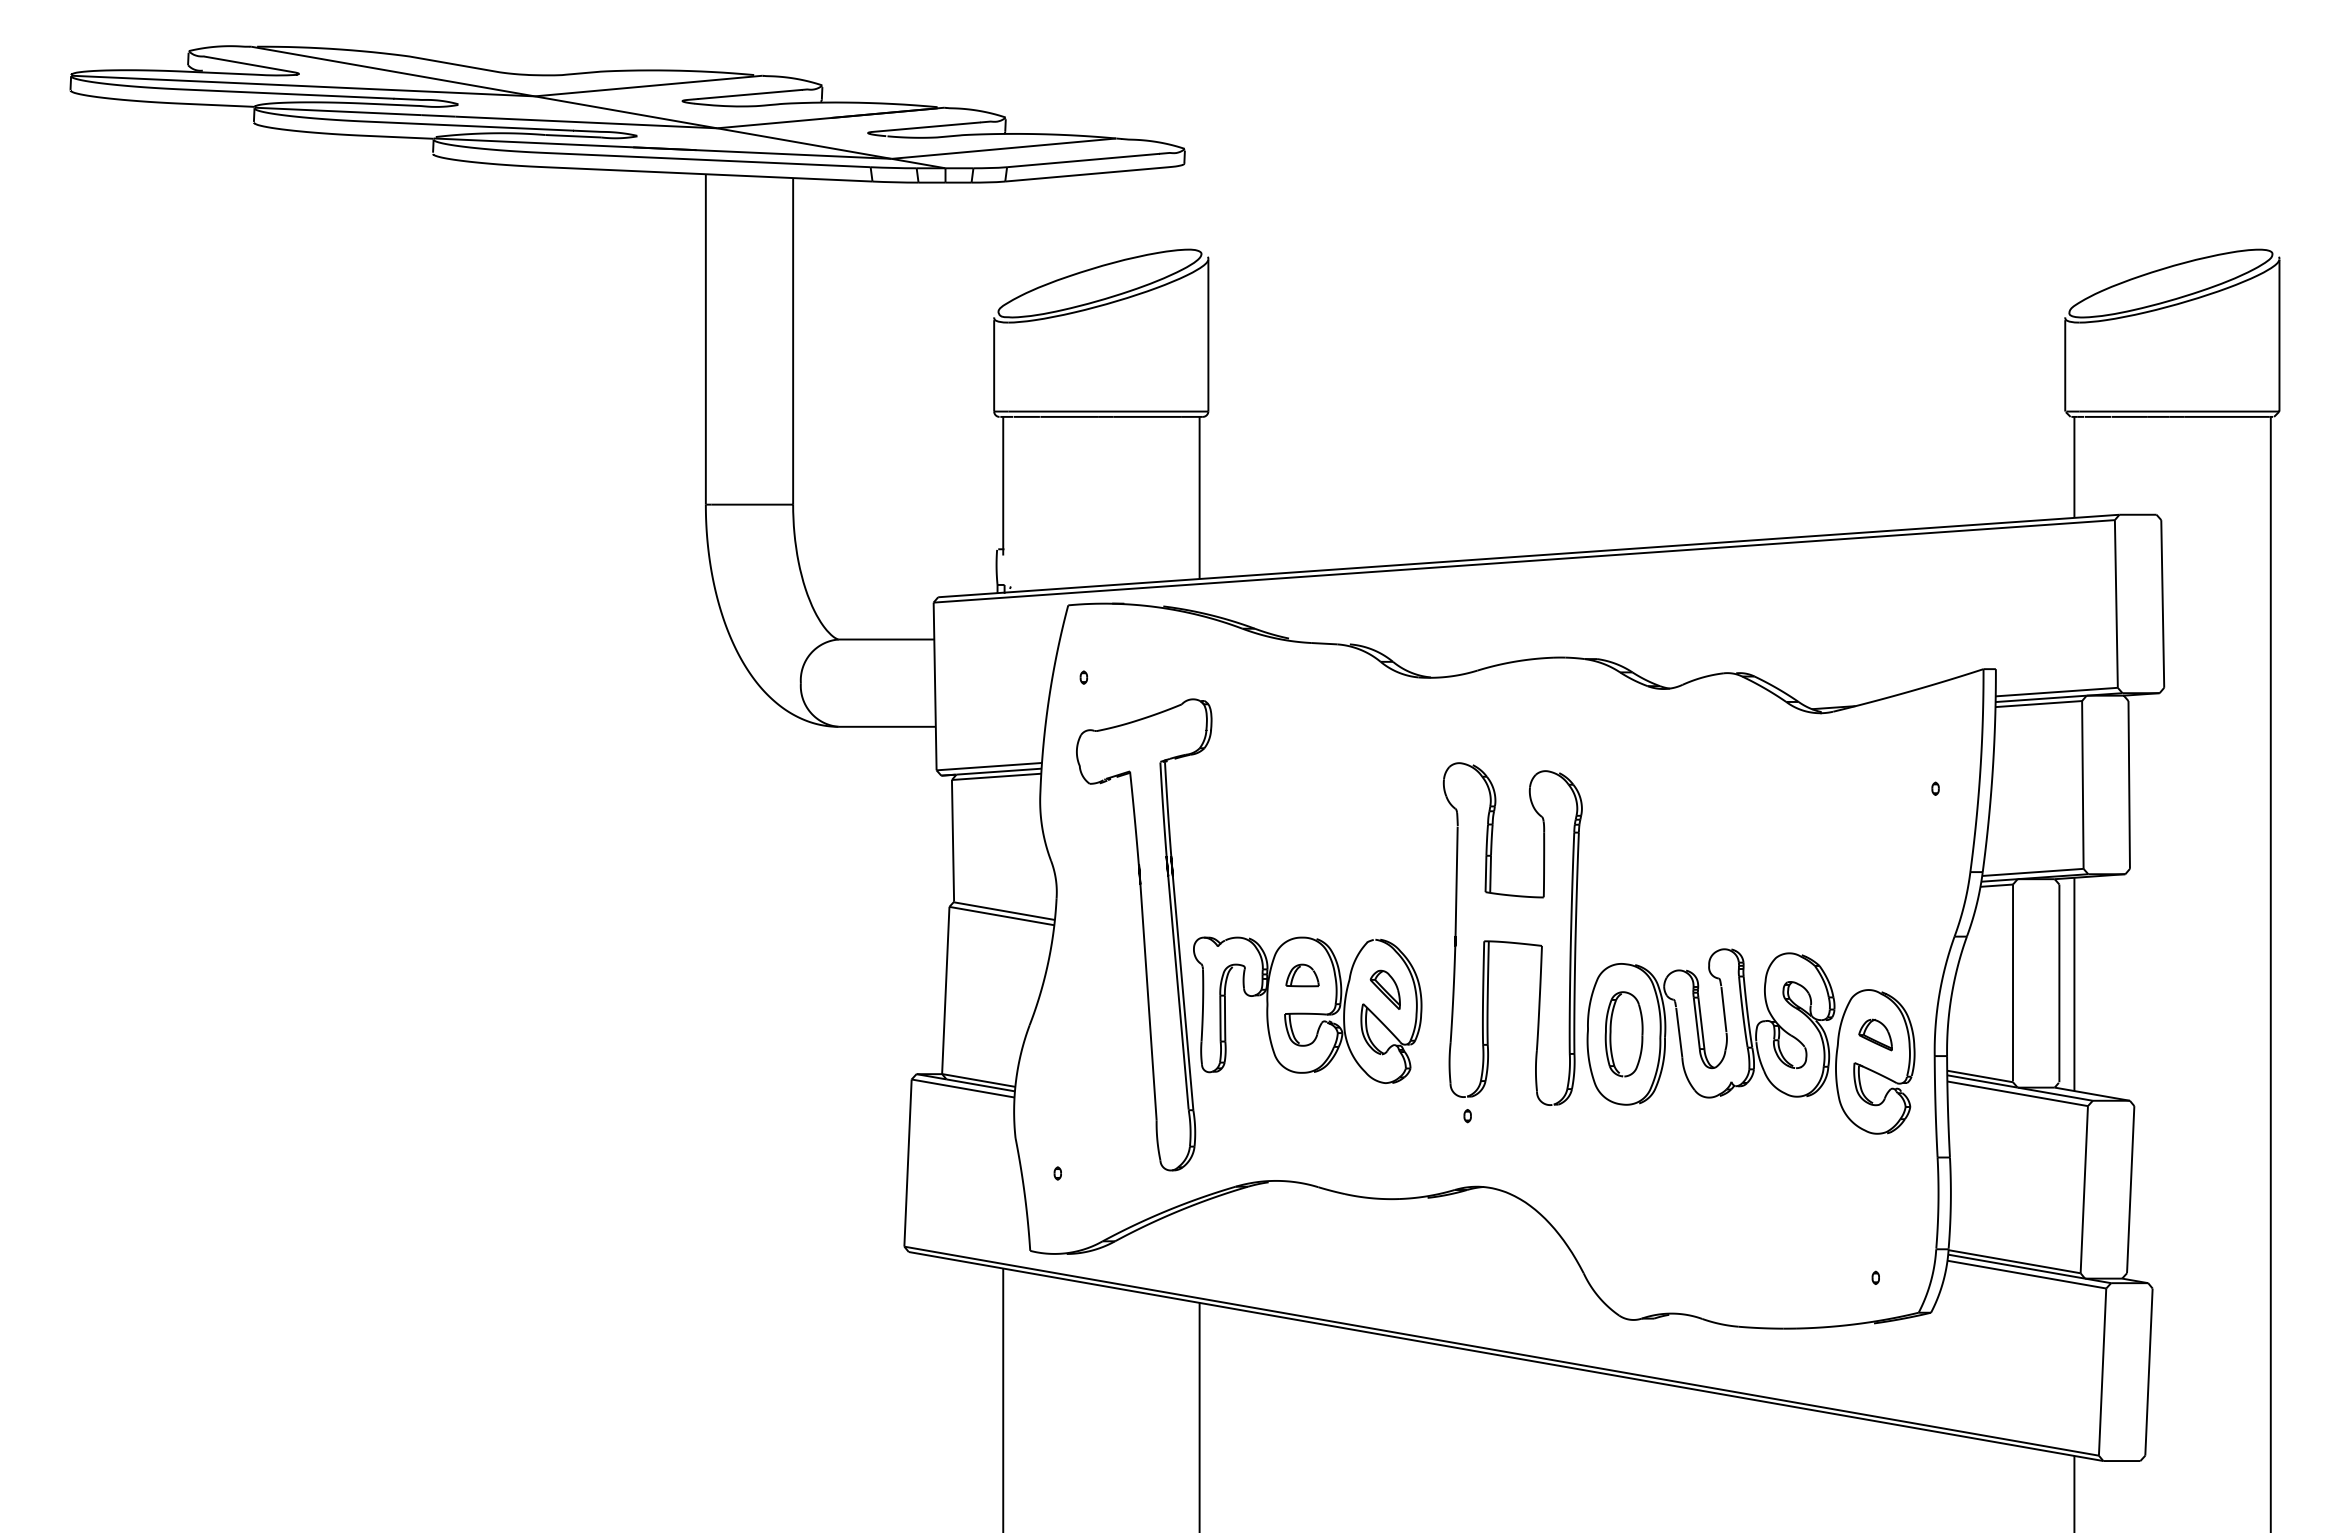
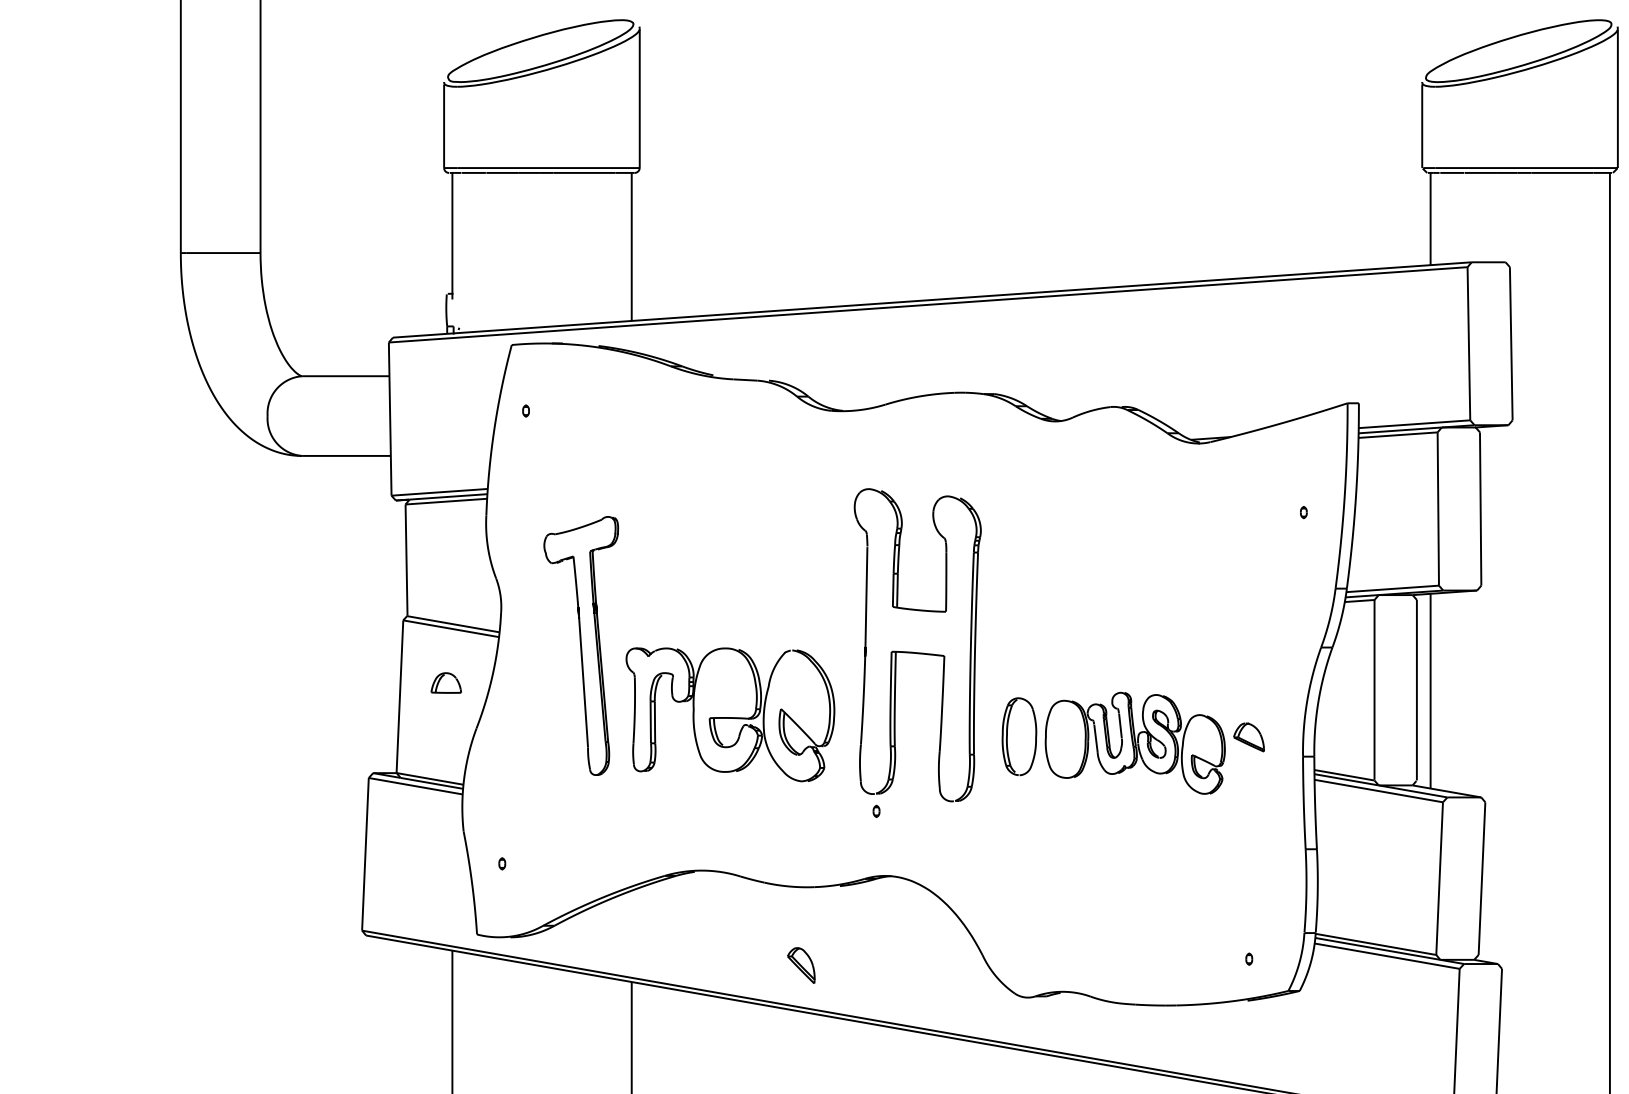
part: (1144, 934) -> (581, 645), size x0.6
part: (1302, 975) -> (446, 683), moved
part: (1384, 989) -> (800, 965), moved
part: (1750, 1041) -> (1134, 743), size x0.6

